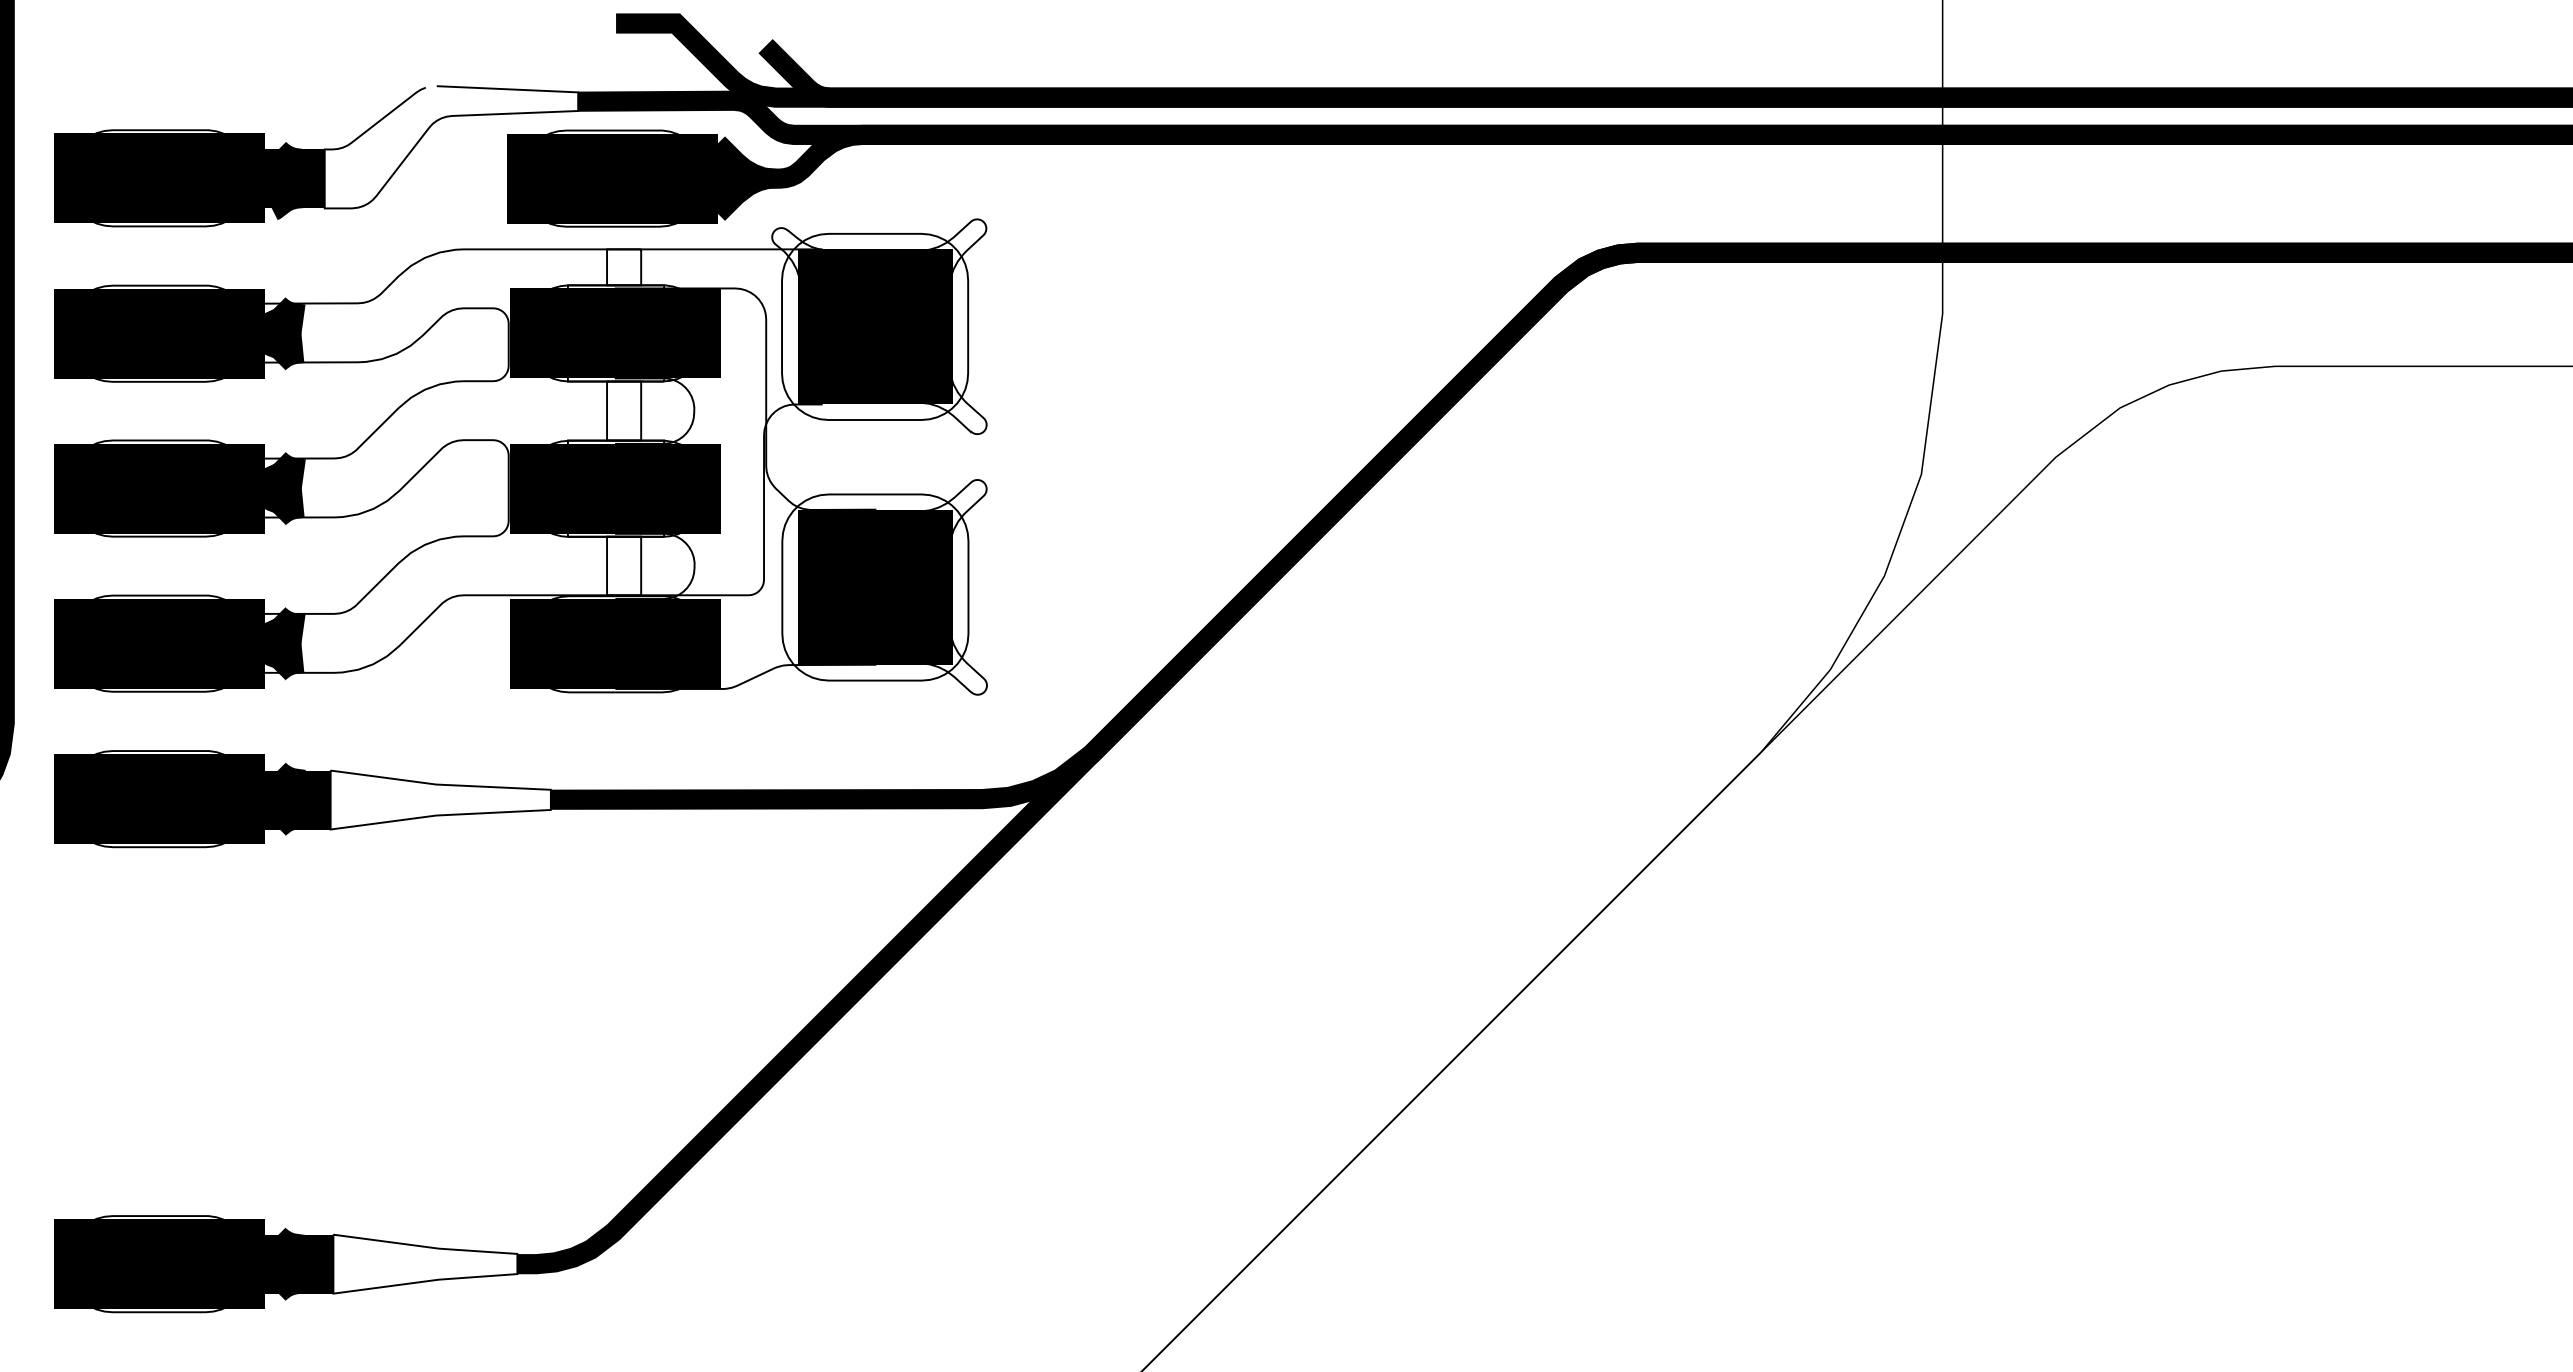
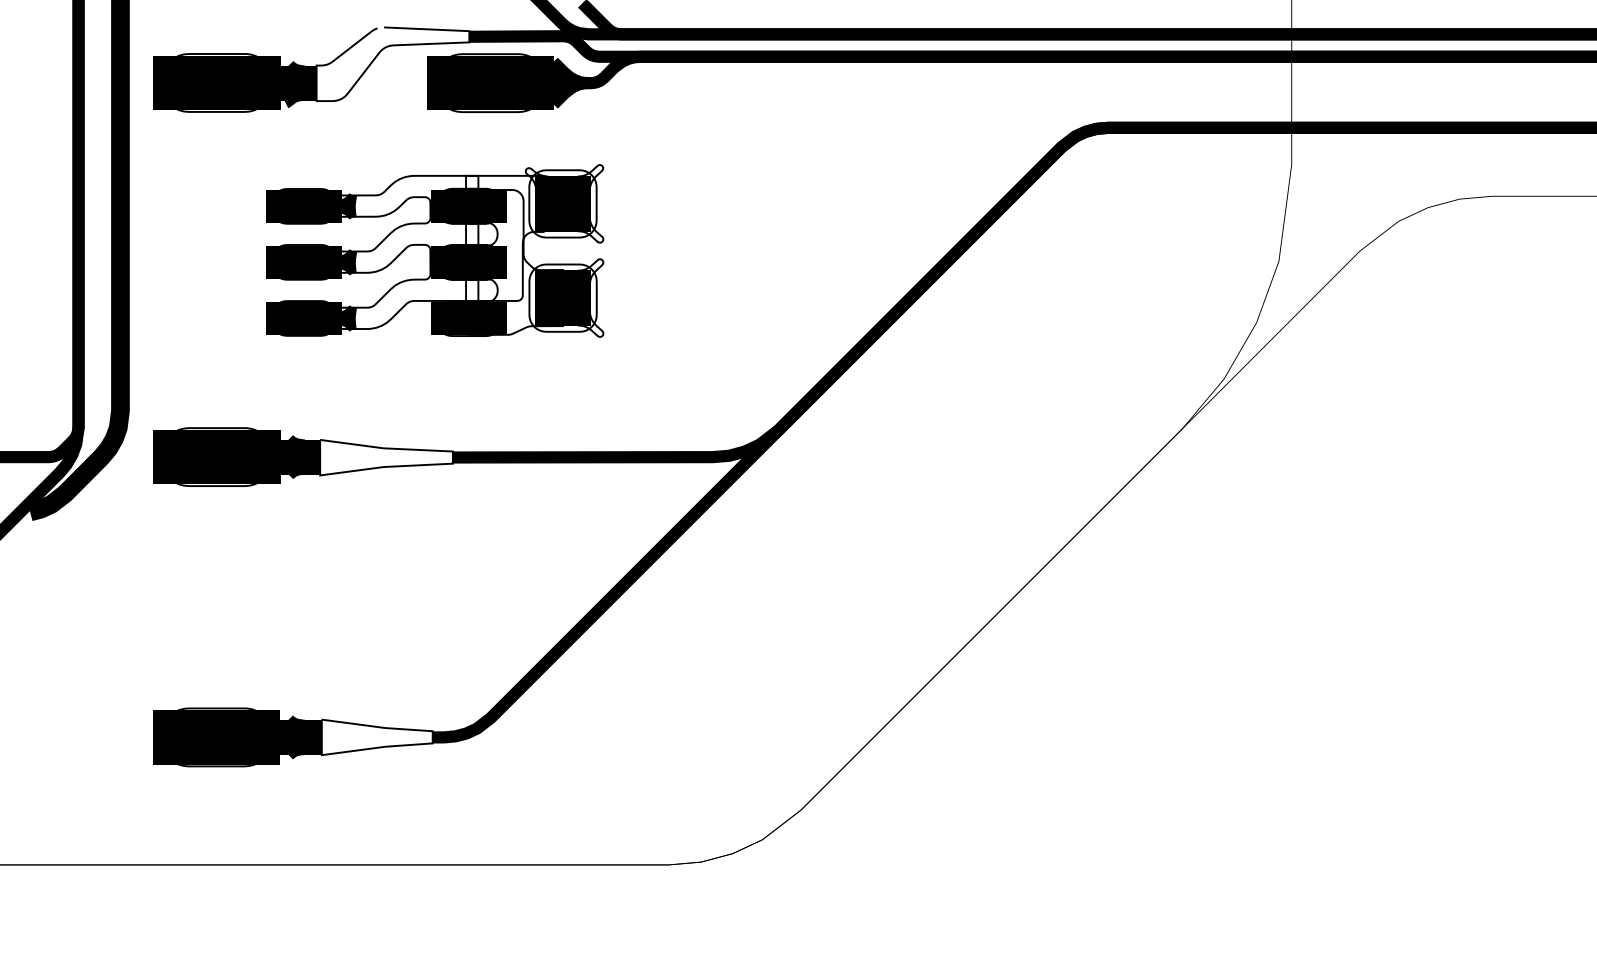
part: (520, 456) -> (434, 250), size x0.6

